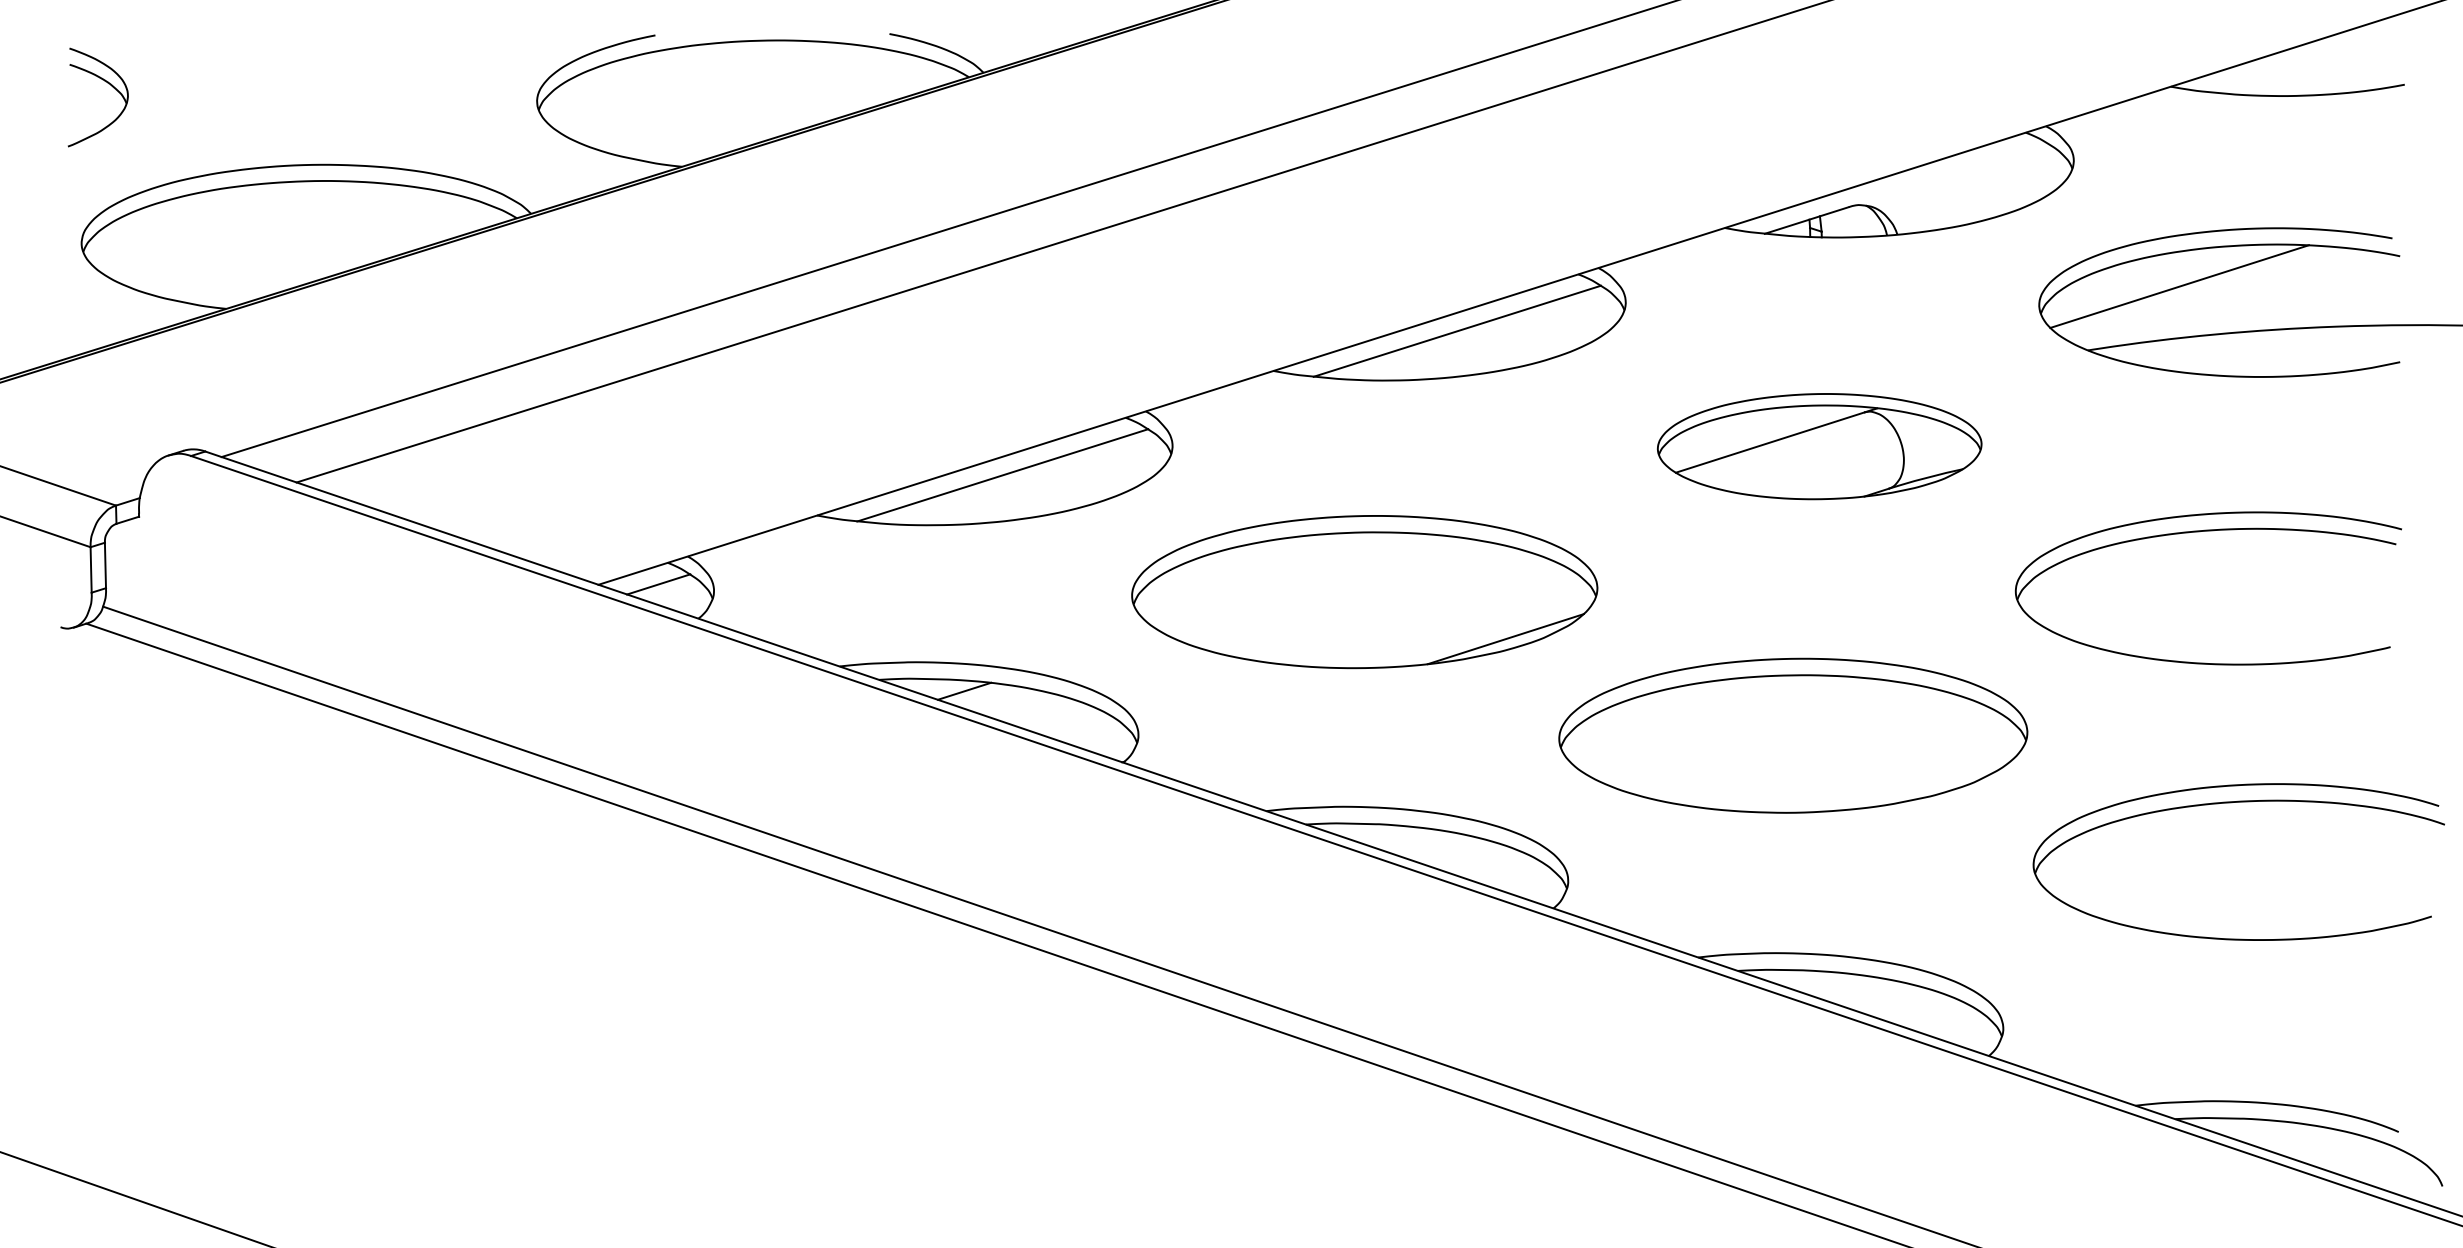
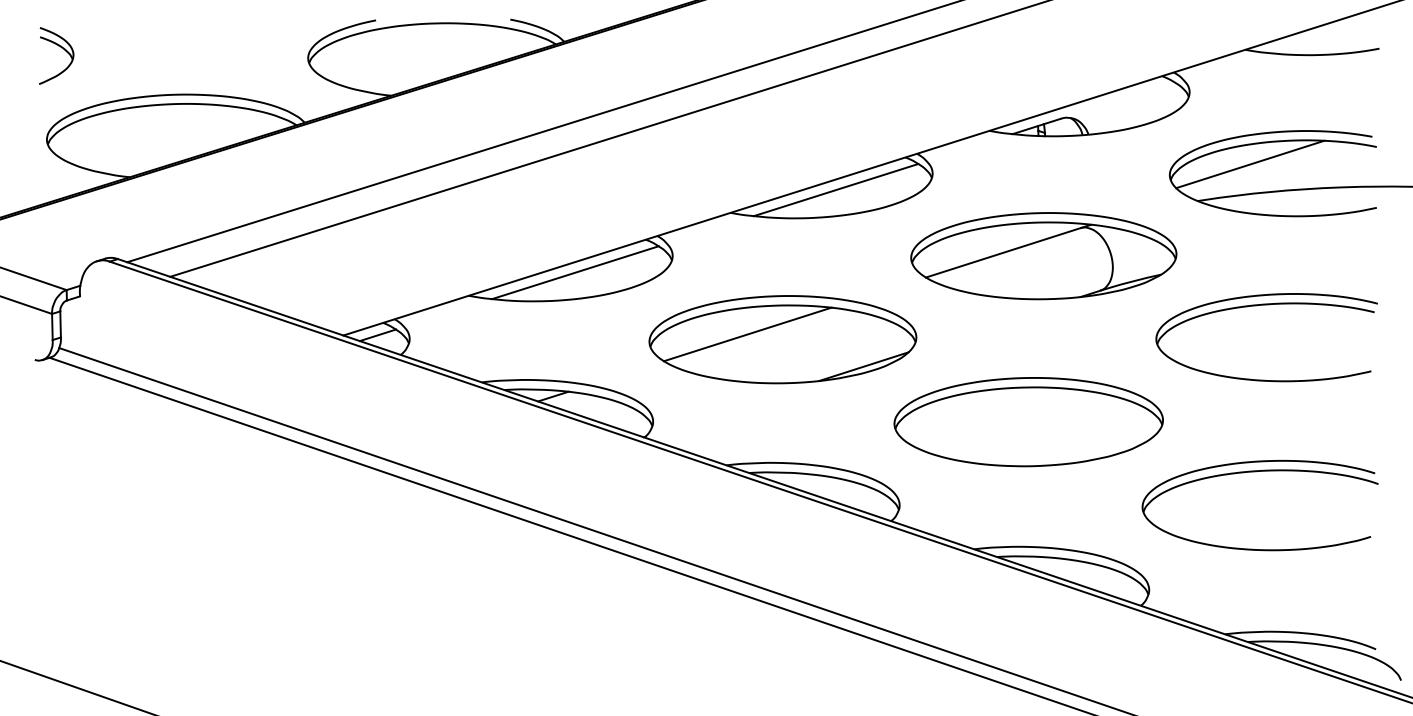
part: (1819, 447) -> (1043, 256), size x1.43
line: (1302, 583) -> (747, 334), added
part: (2232, 804) -> (1256, 472), moved

